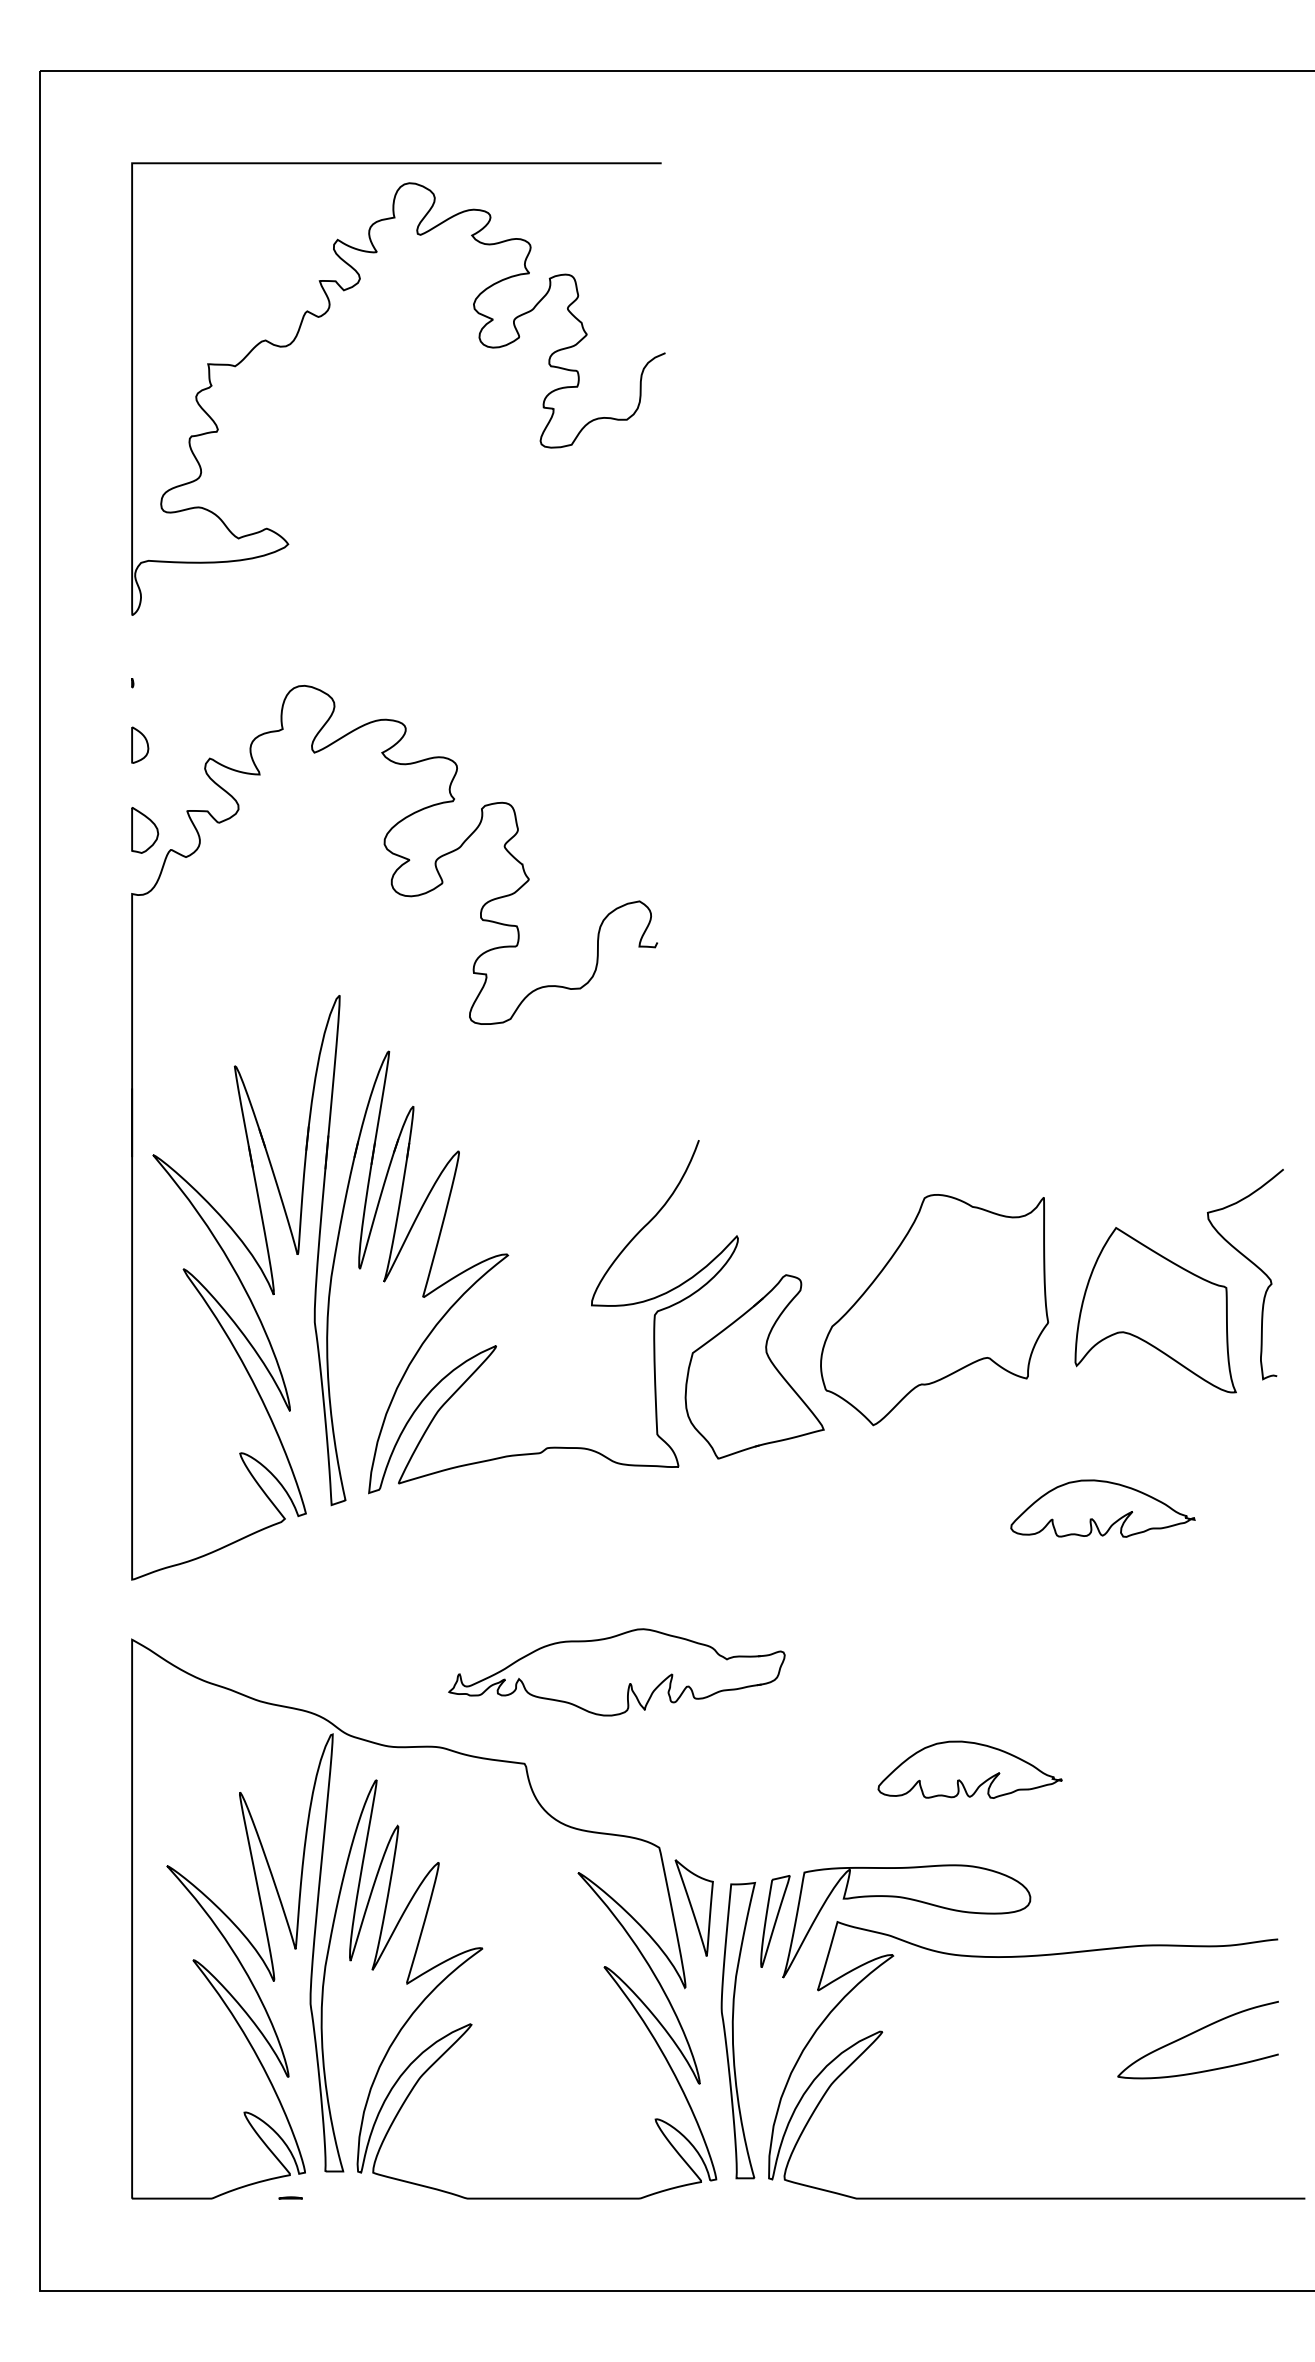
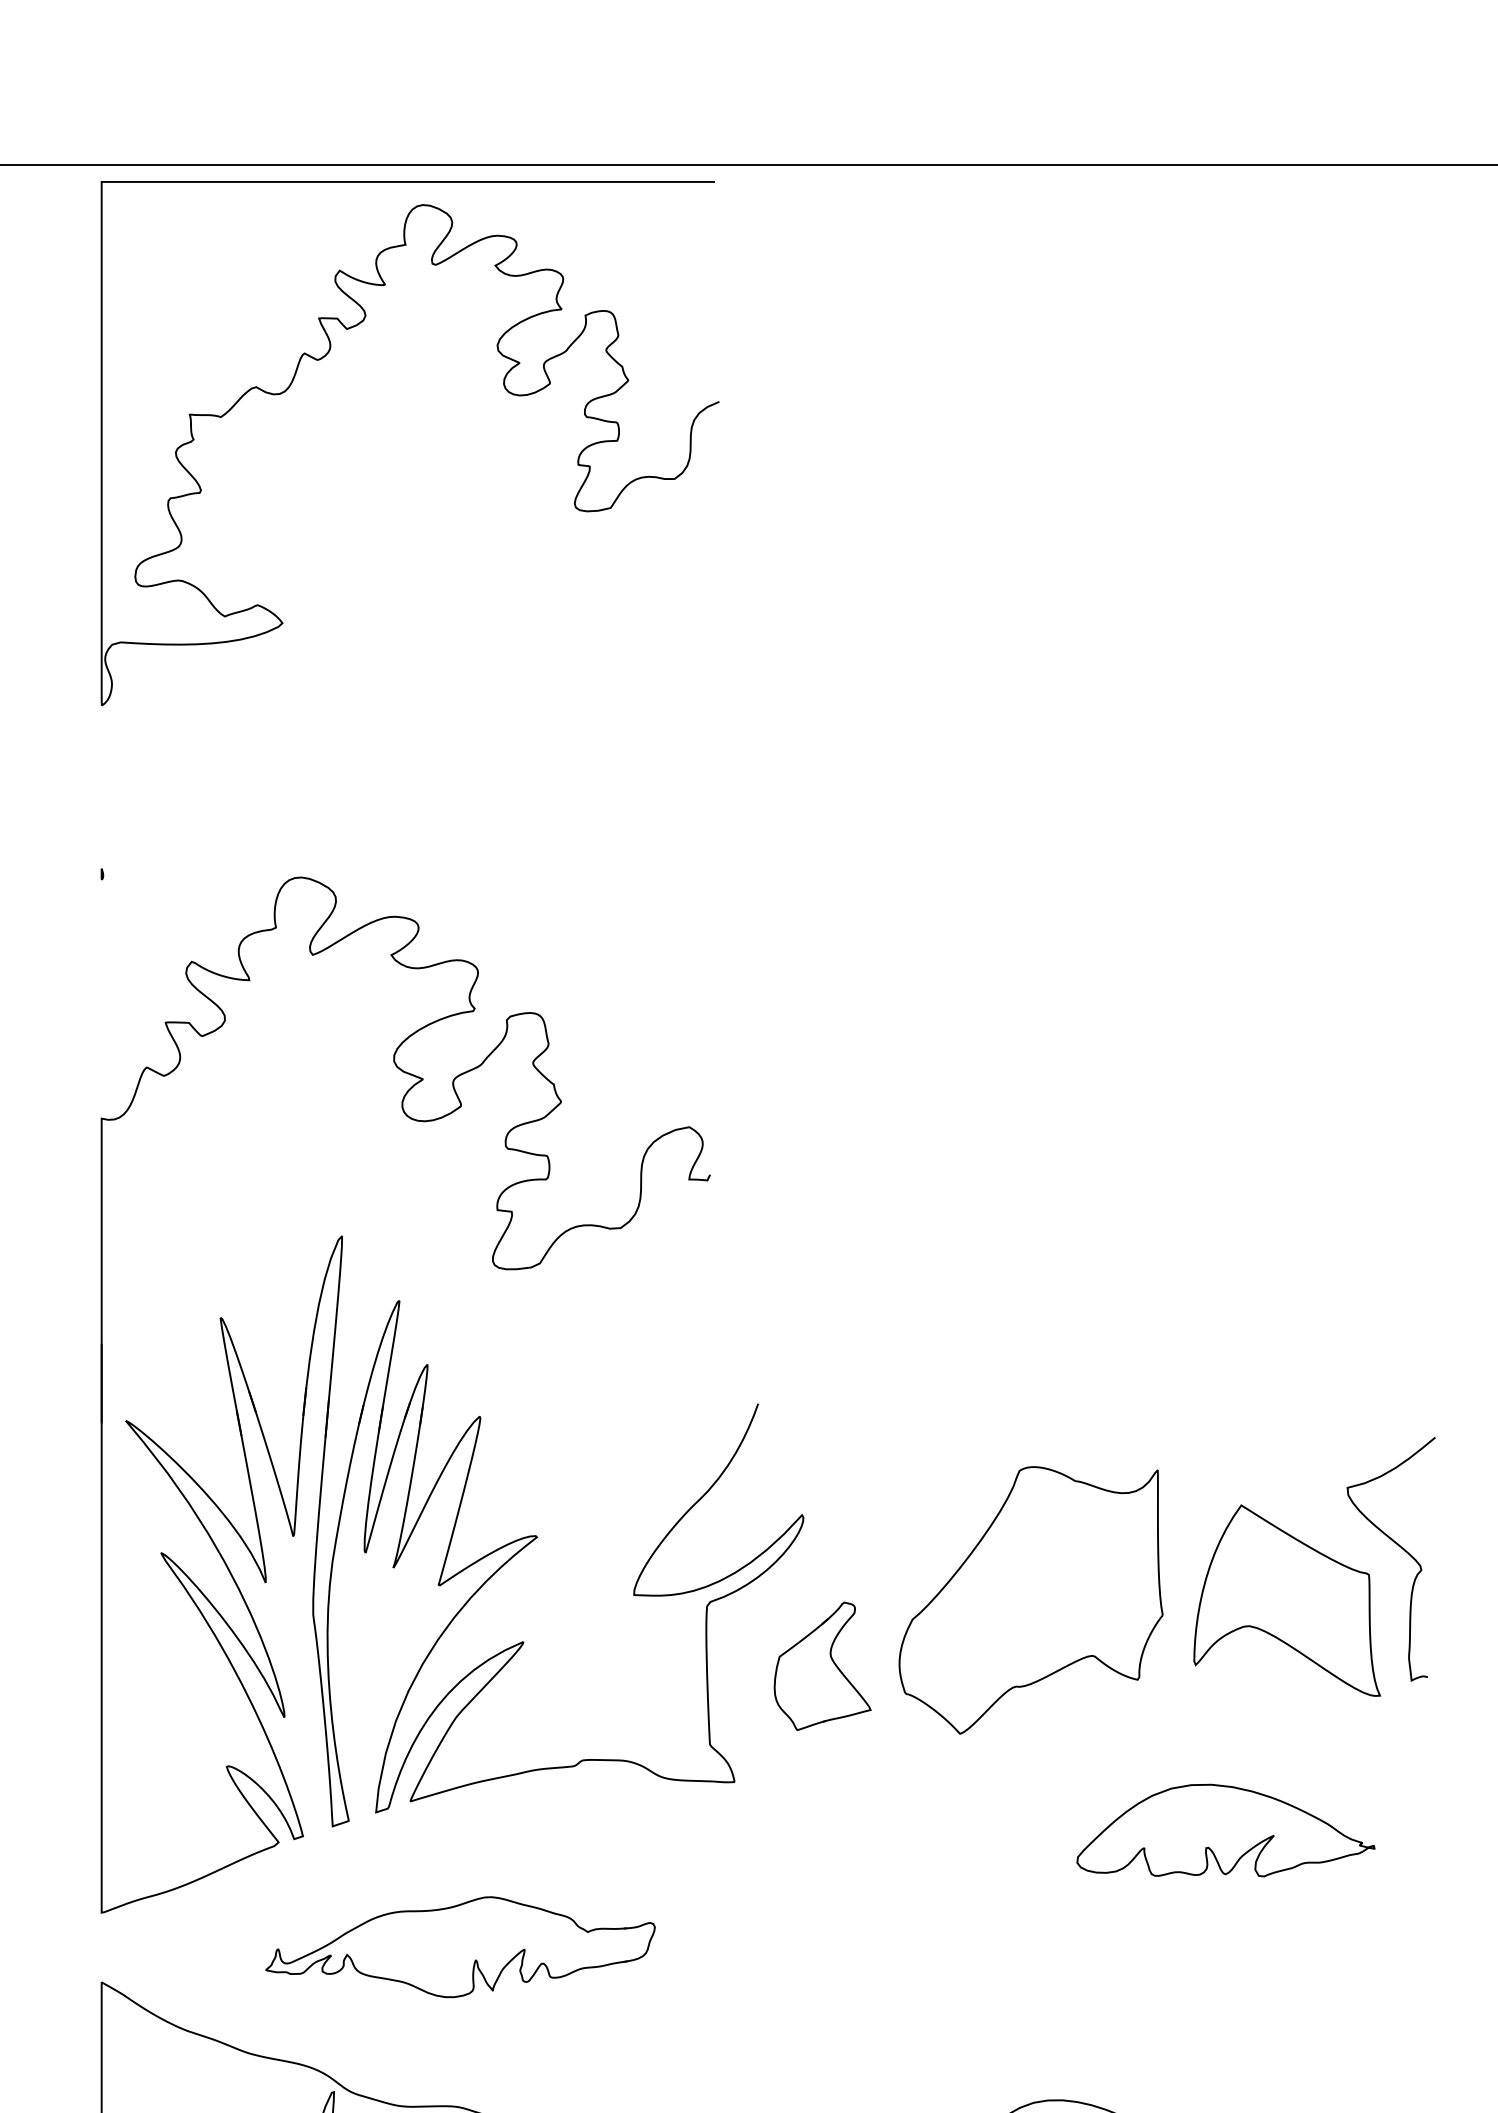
curve: (479, 341) -> (504, 388), moved
part: (140, 744) -> (111, 945), removed
part: (145, 830) -> (117, 1045), removed
part: (754, 1366) -> (822, 1665), size x0.6
part: (1102, 1508) -> (1225, 1830), size x1.4
part: (616, 1672) -> (459, 1947), moved

